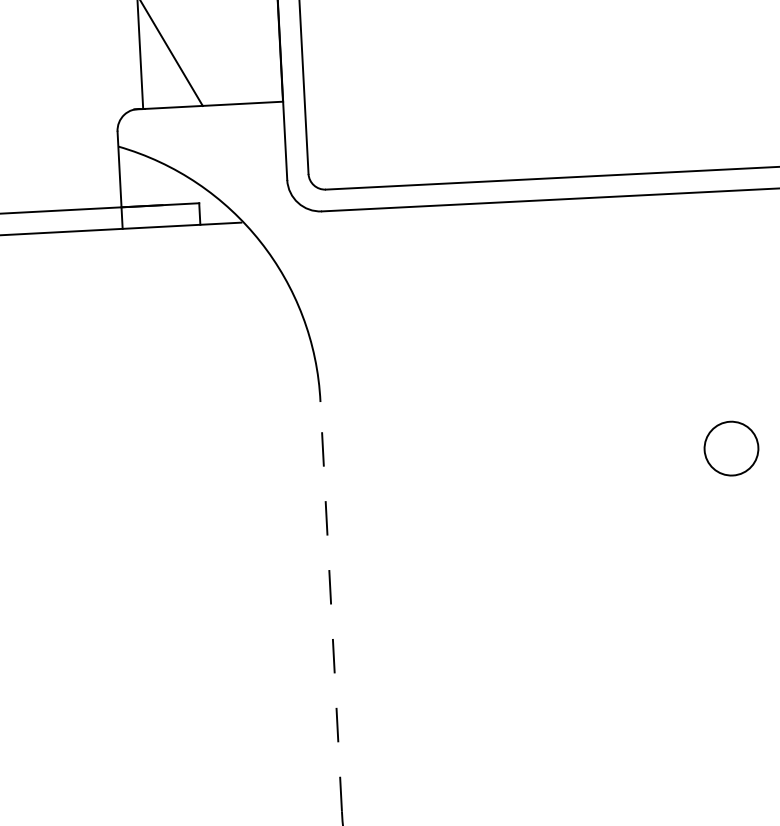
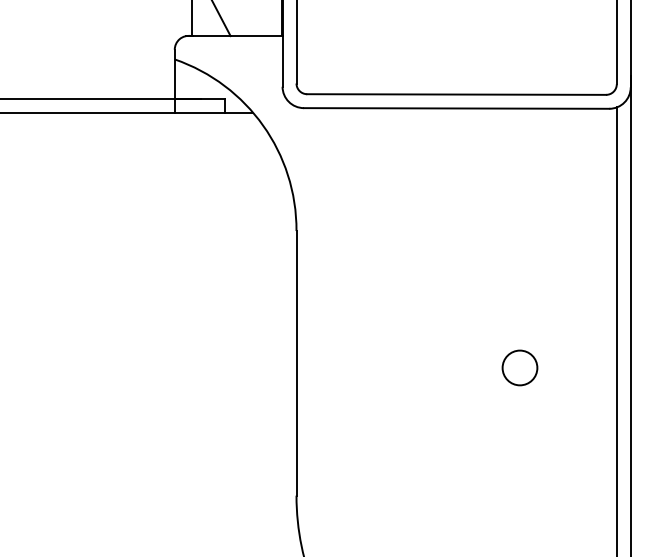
circle: (730, 447) -> (519, 367), moved
line: (331, 605) -> (296, 362), dashed -> solid

